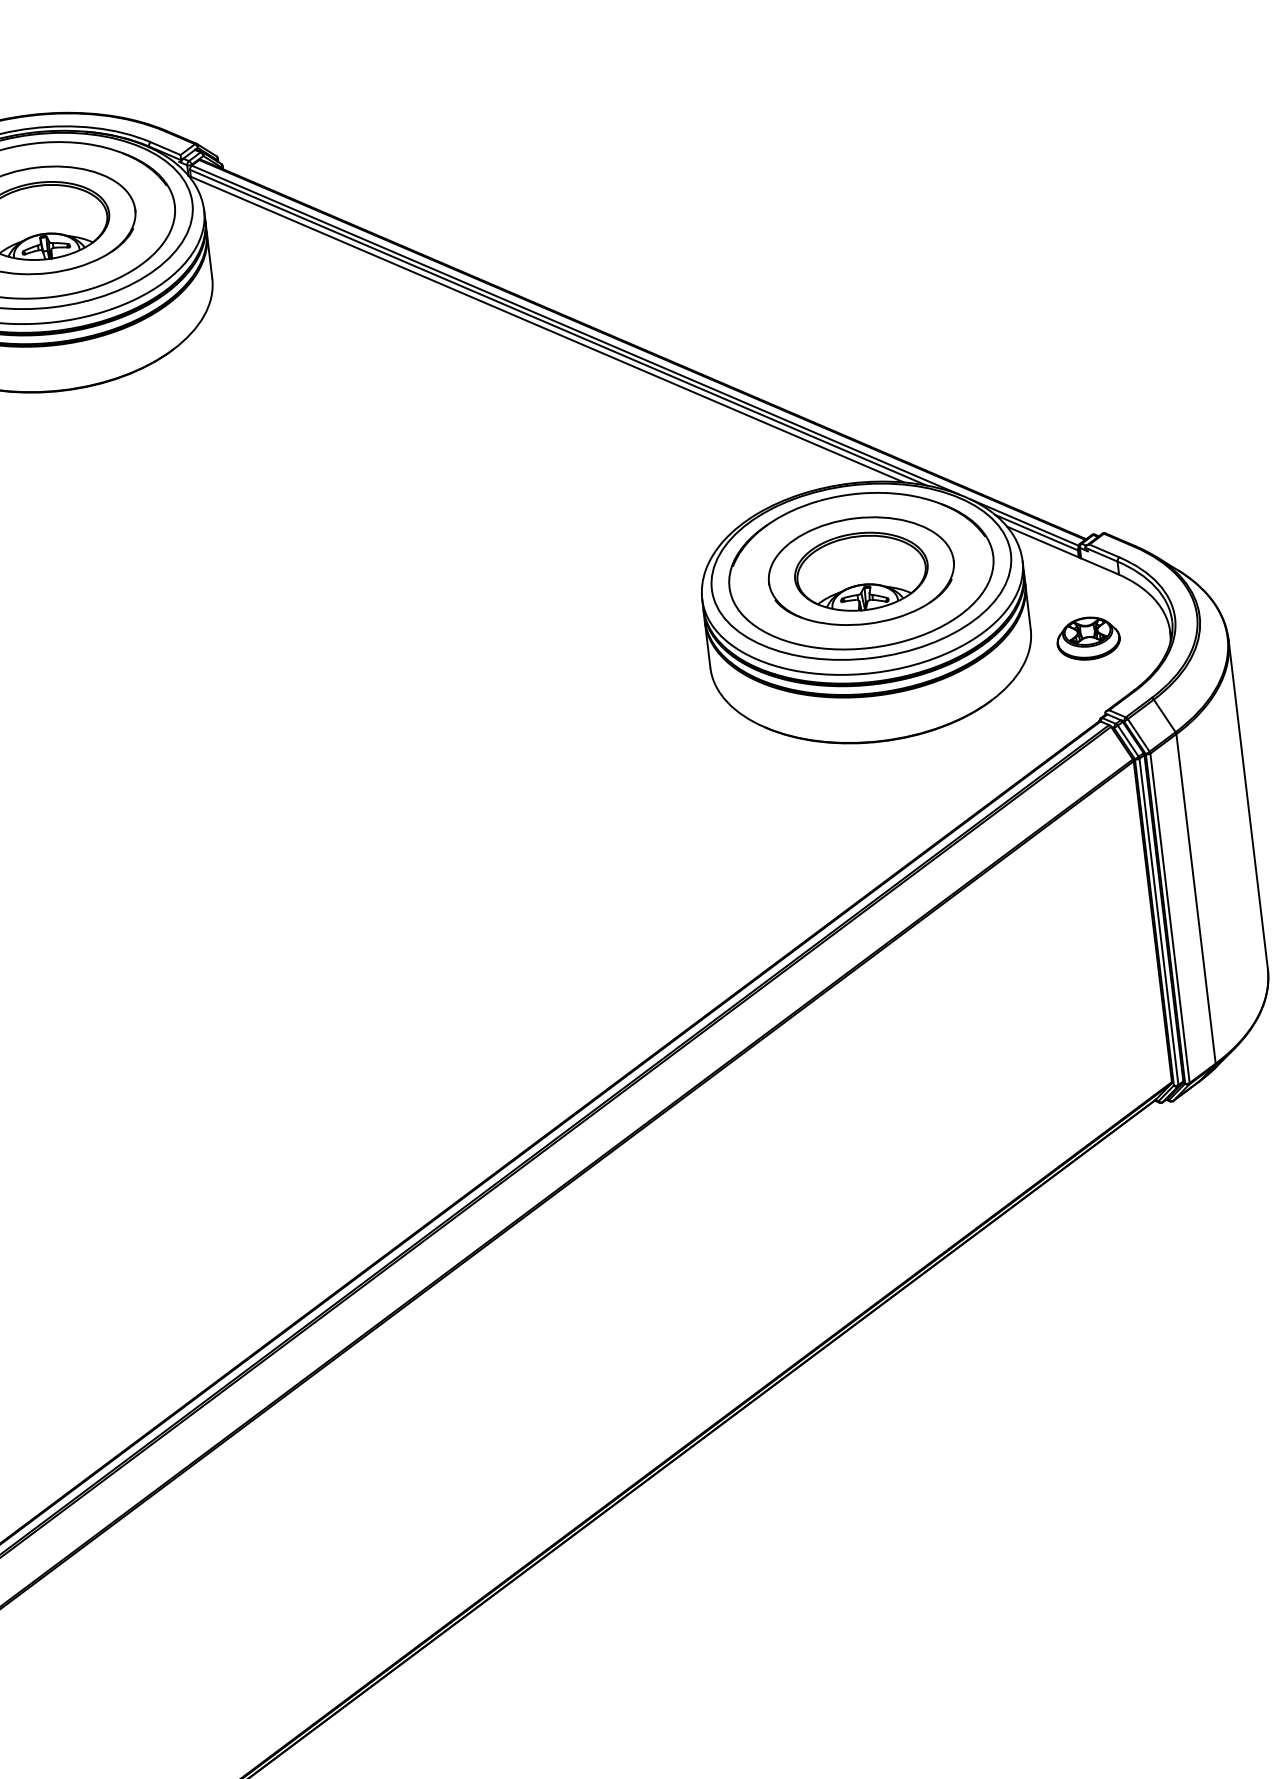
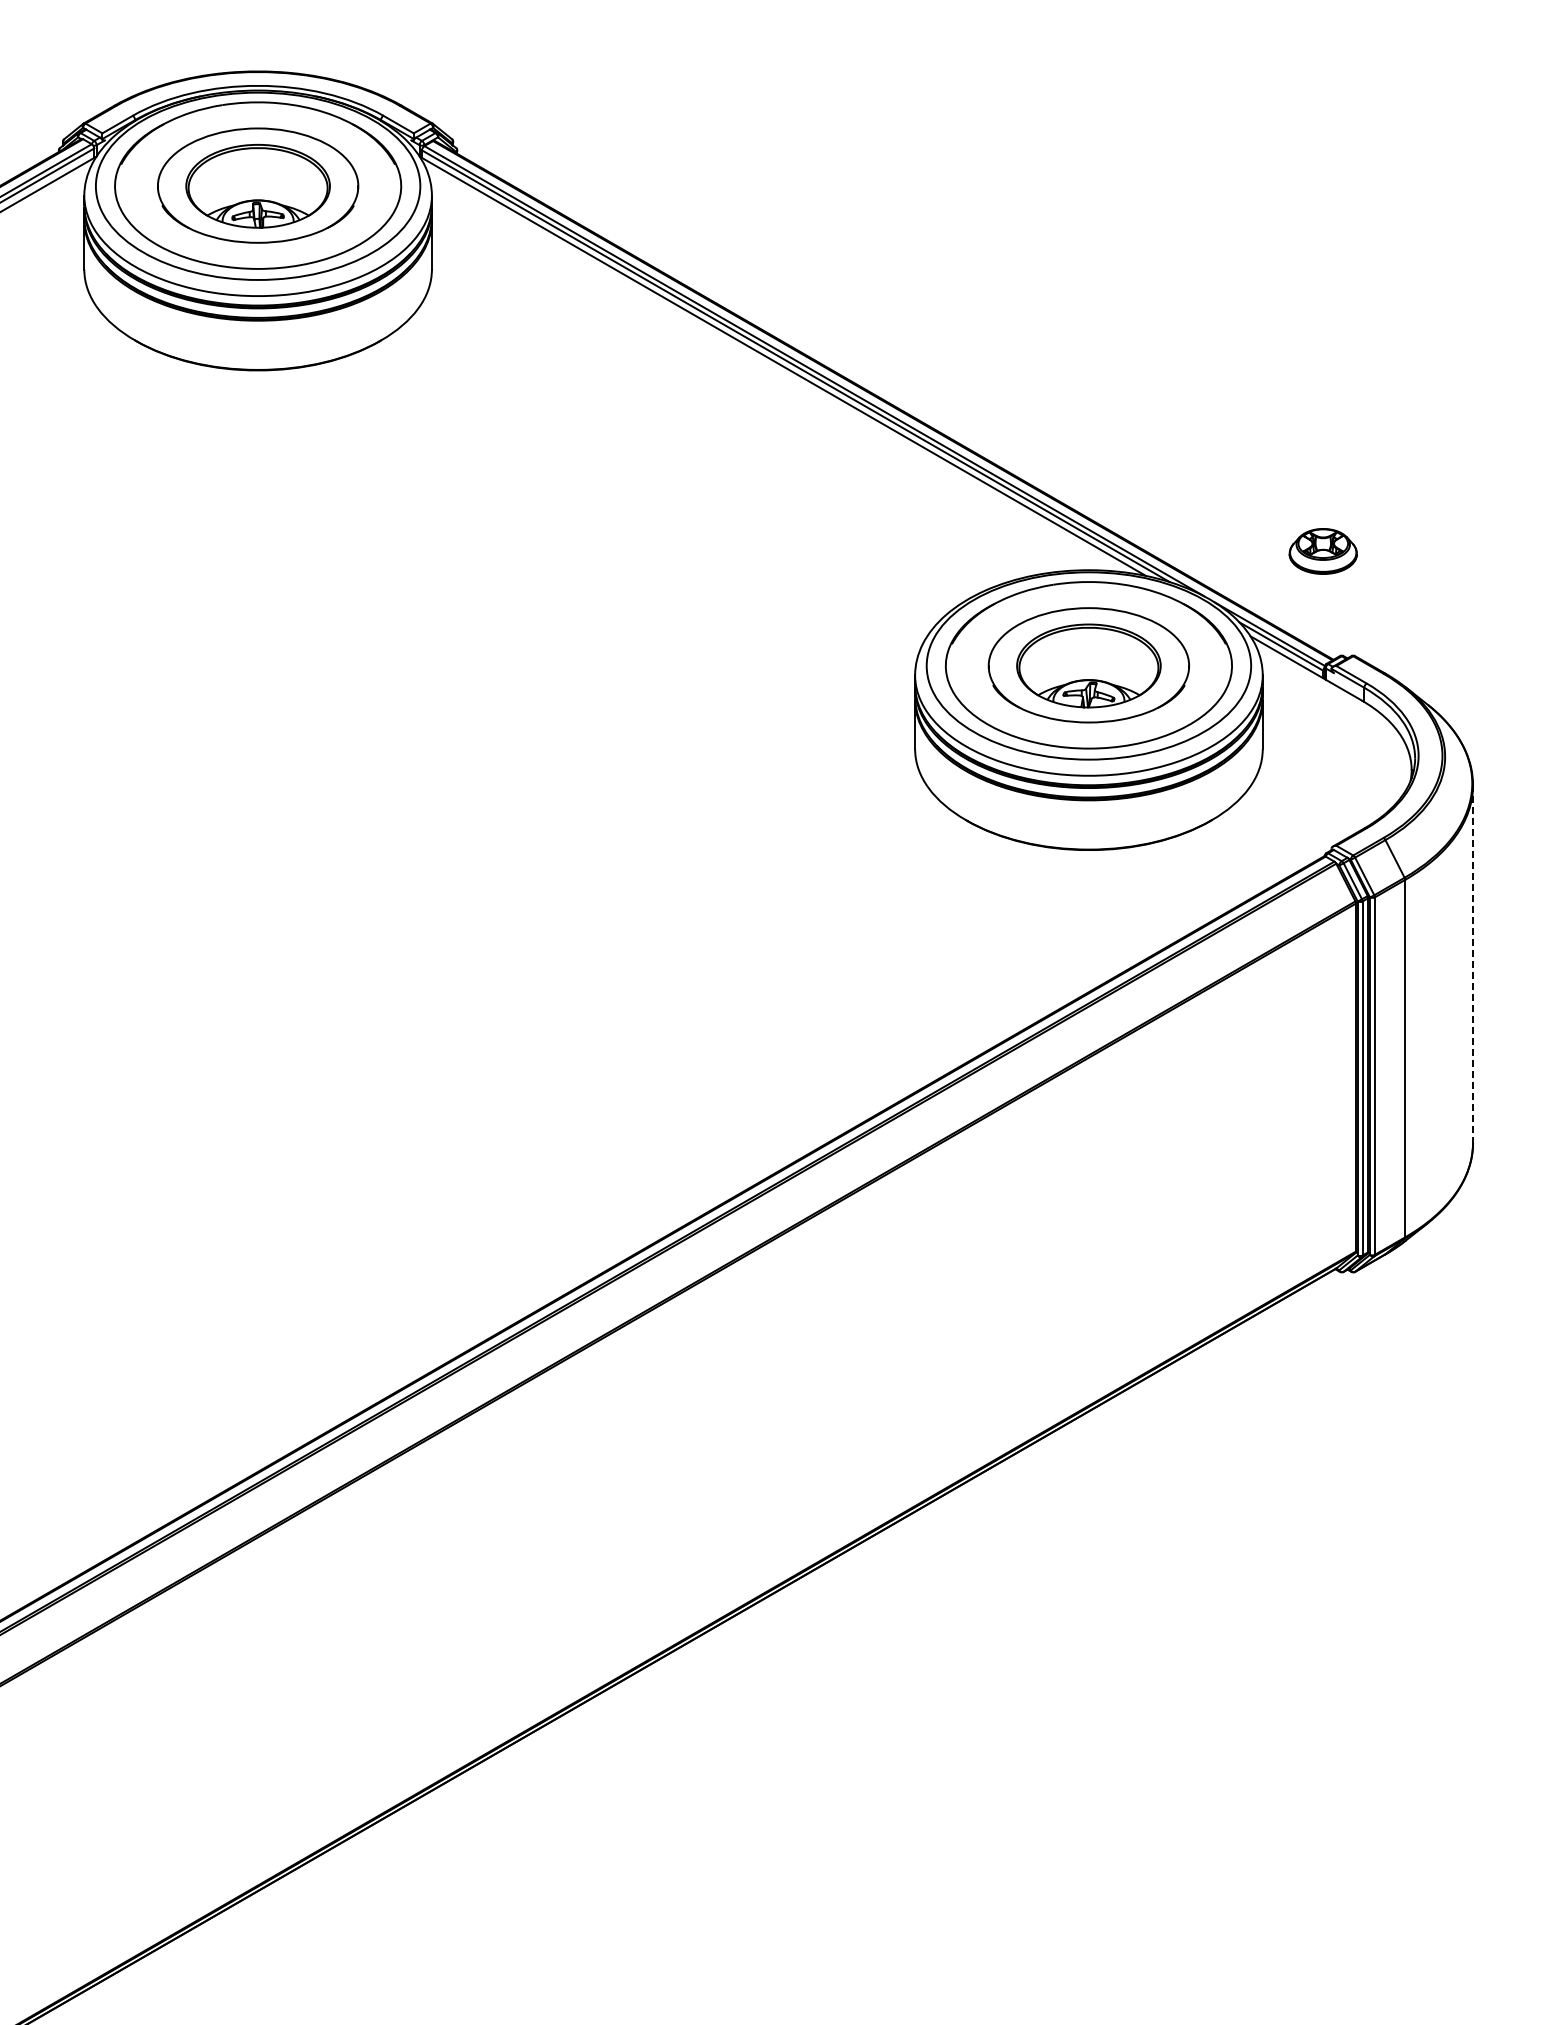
part: (1087, 638) -> (1322, 551), moved
line: (1248, 804) -> (1473, 964), solid -> dashed

